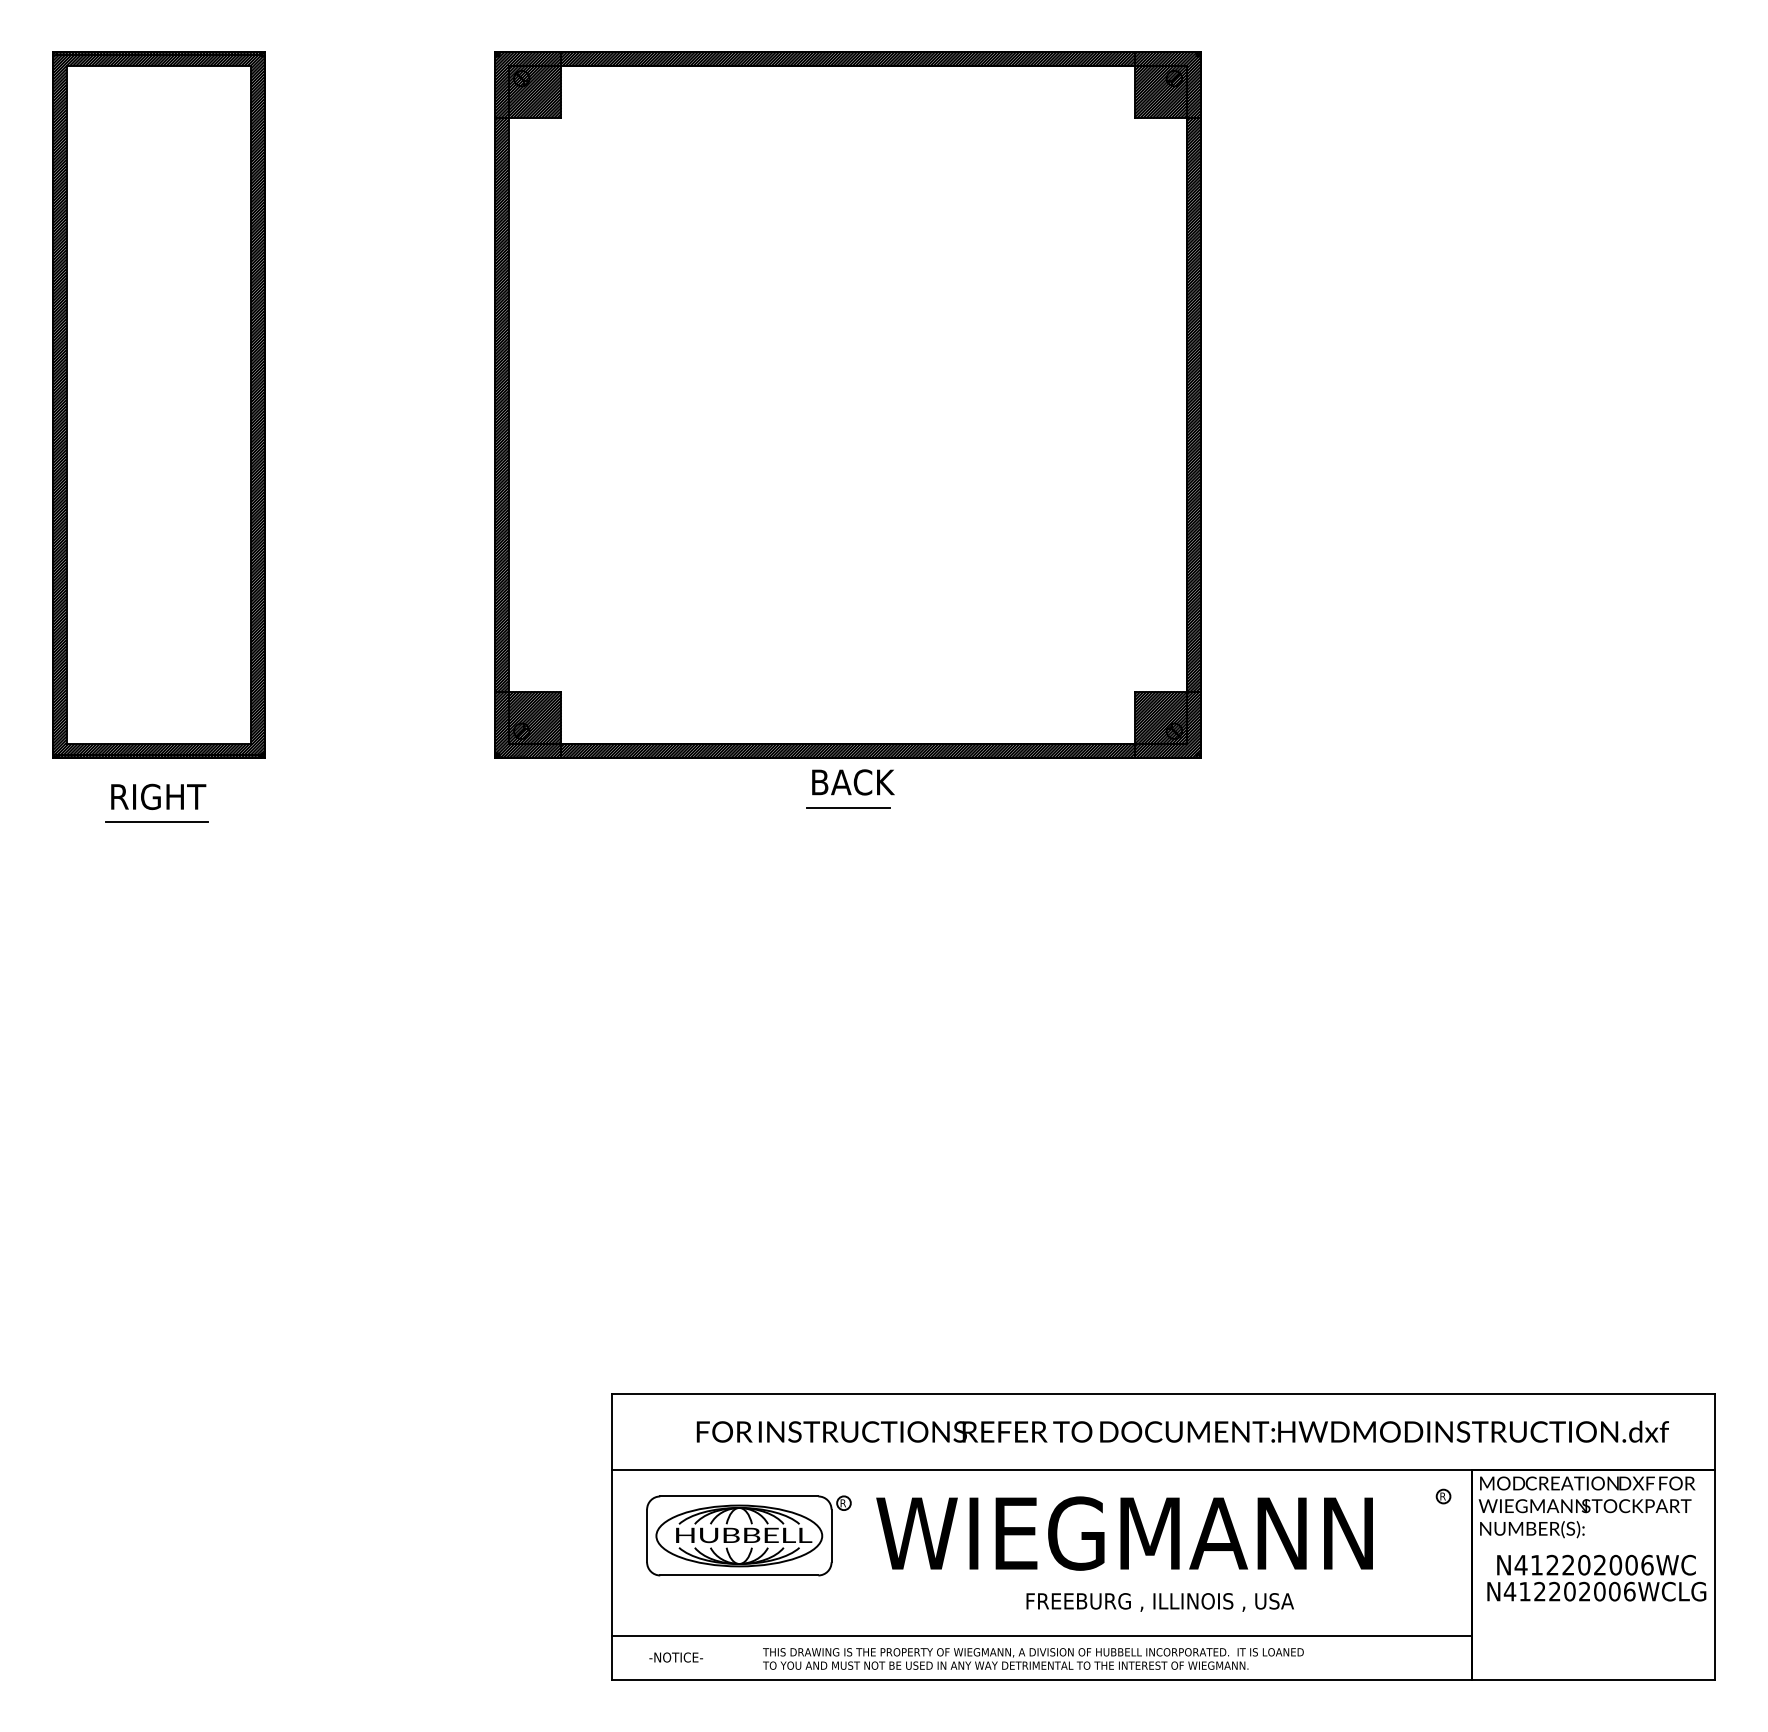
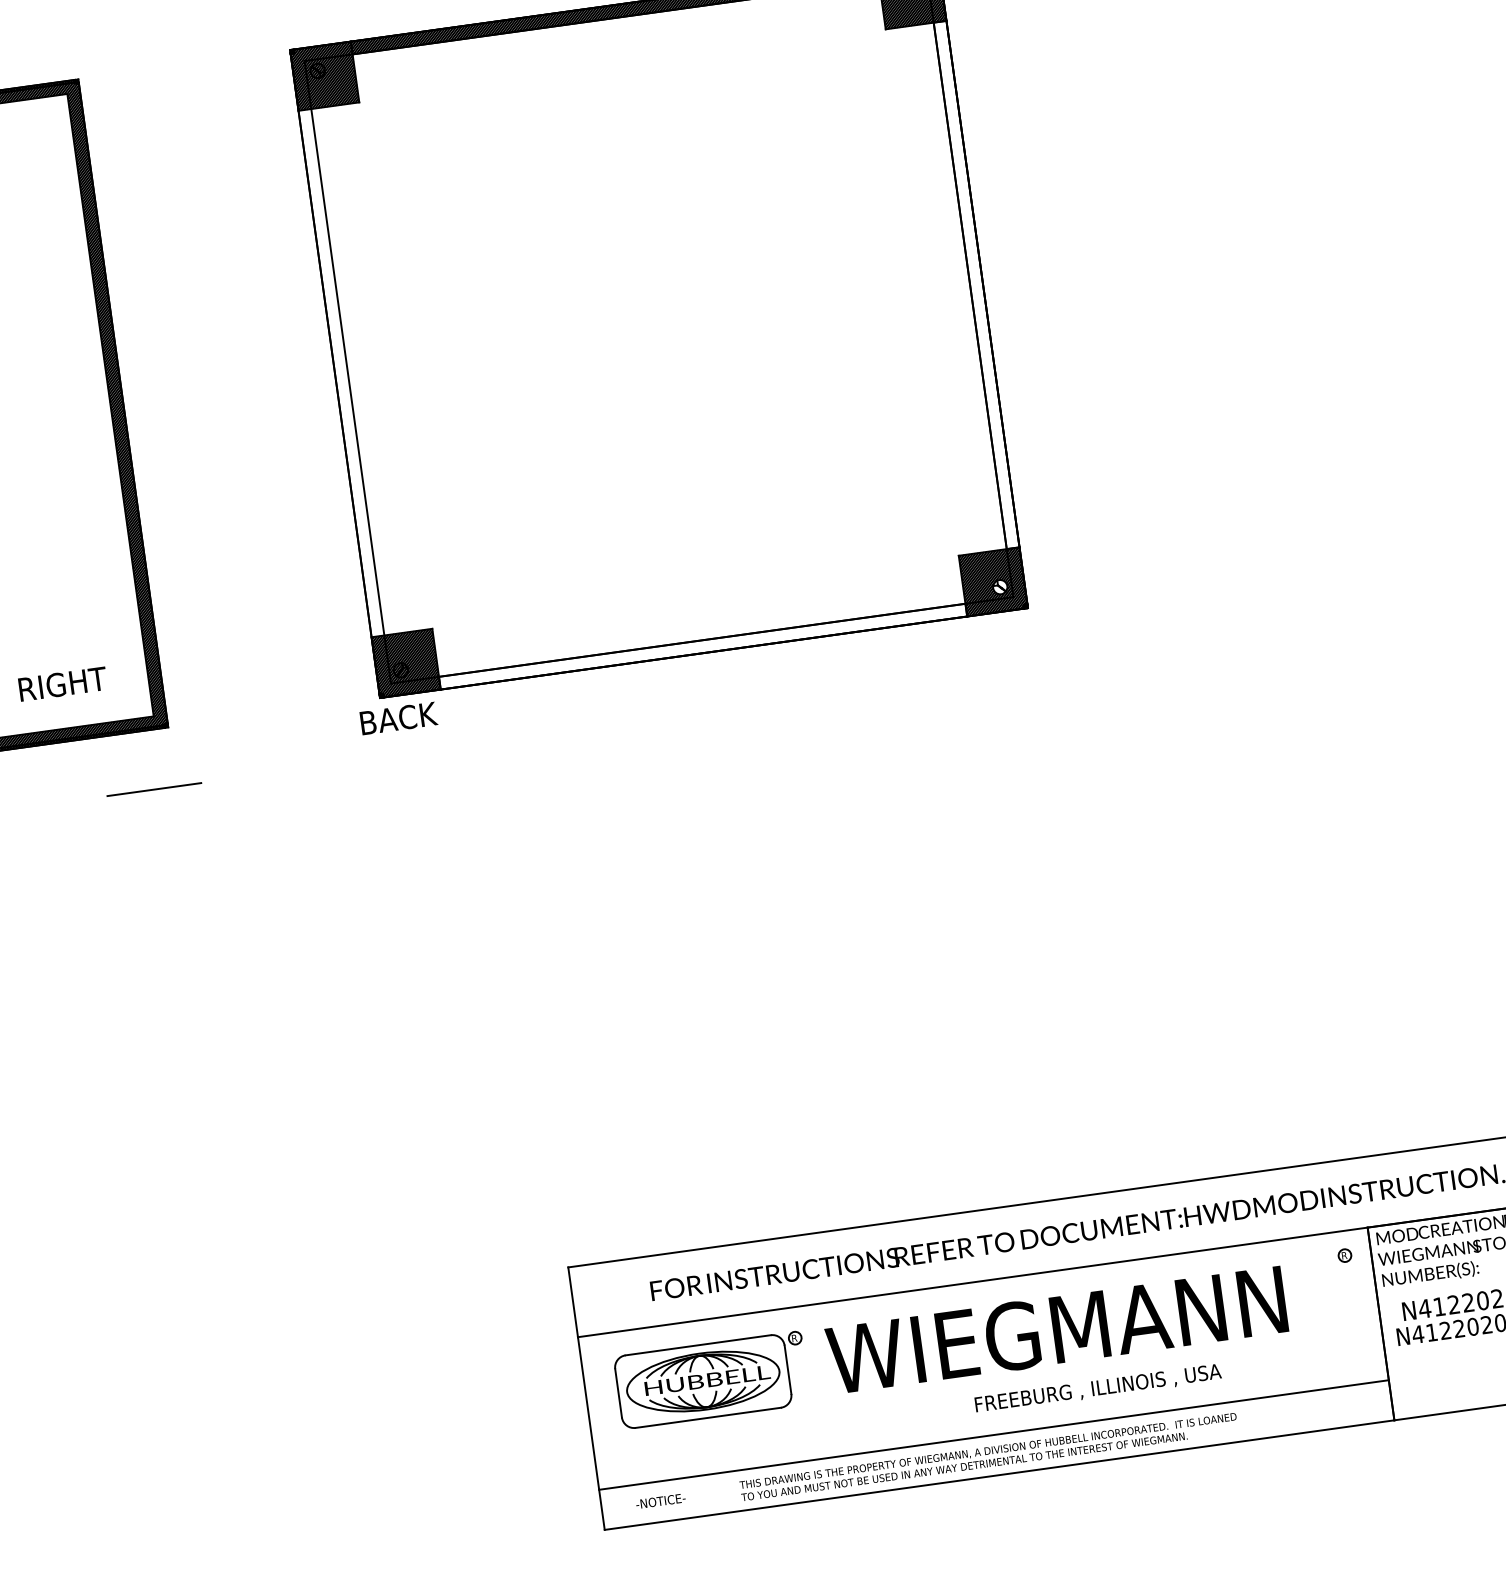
hatch: (502, 404) -> (341, 372), removed
hatch: (1193, 404) -> (976, 284), removed
hatch: (1174, 731) -> (1000, 587), removed
hatch: (847, 750) -> (702, 646), removed
text: (853, 782) -> (398, 718), moved
text: (158, 796) -> (62, 683), moved
line: (847, 807) -> (709, 698), removed
line: (156, 821) -> (154, 789), moved

